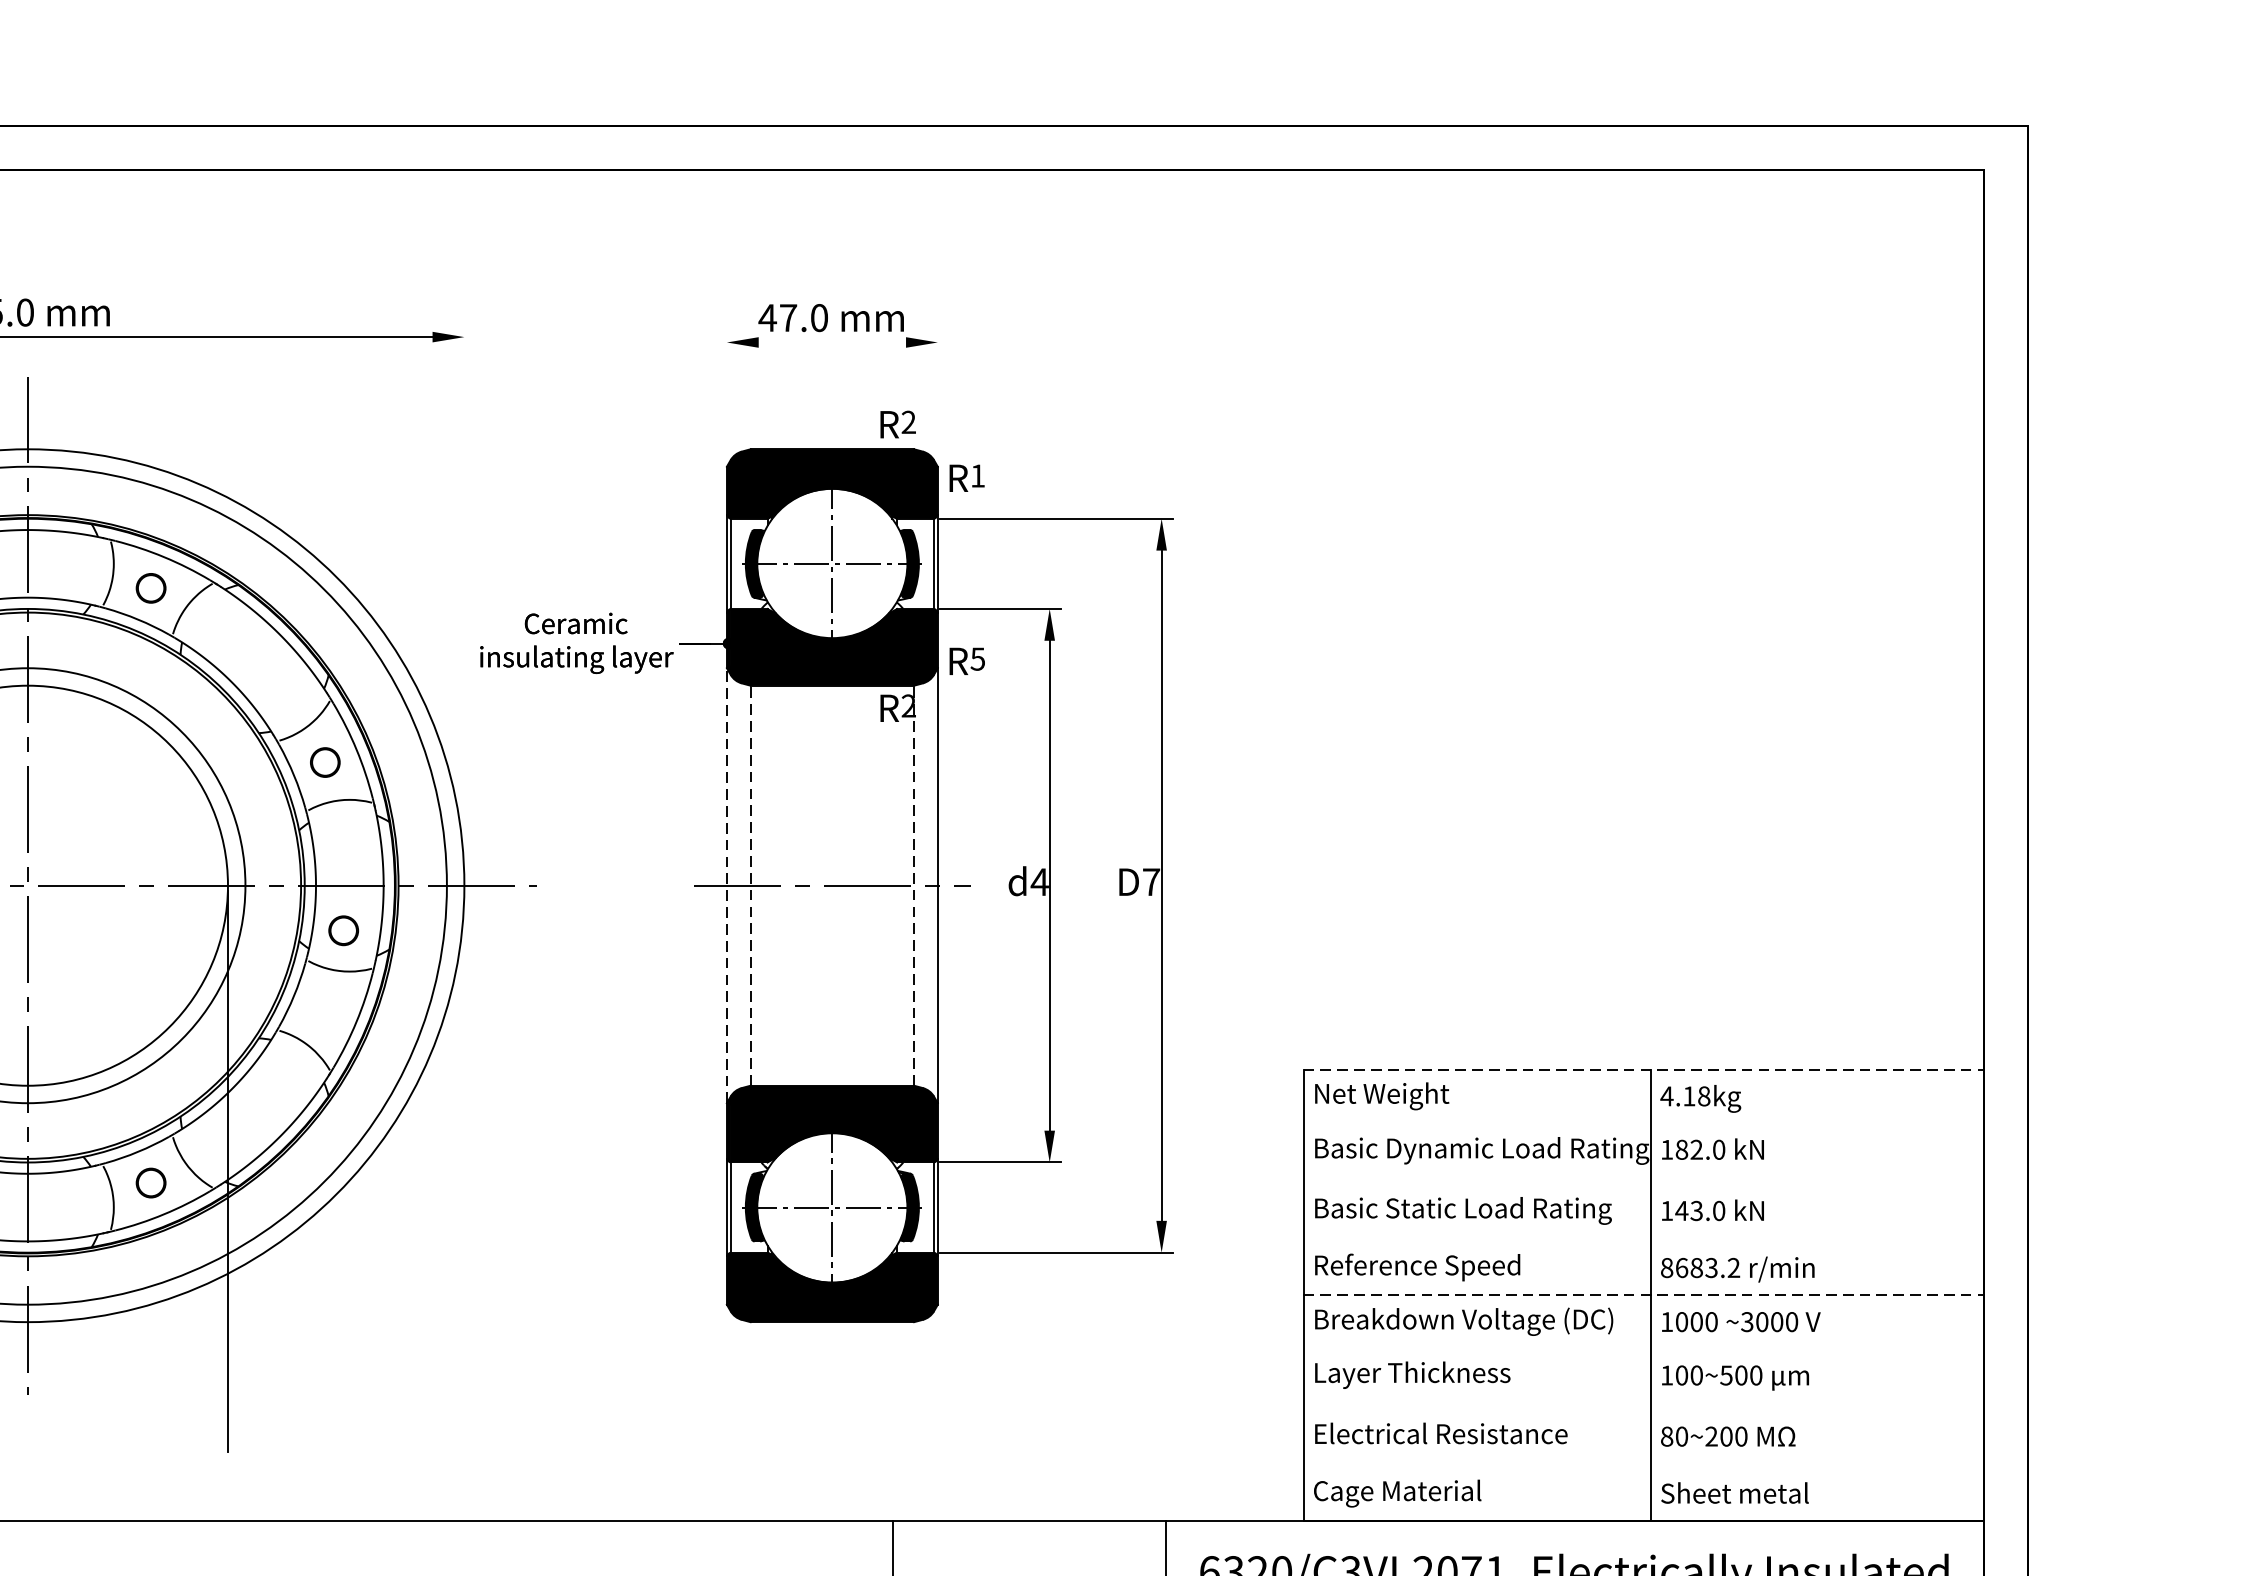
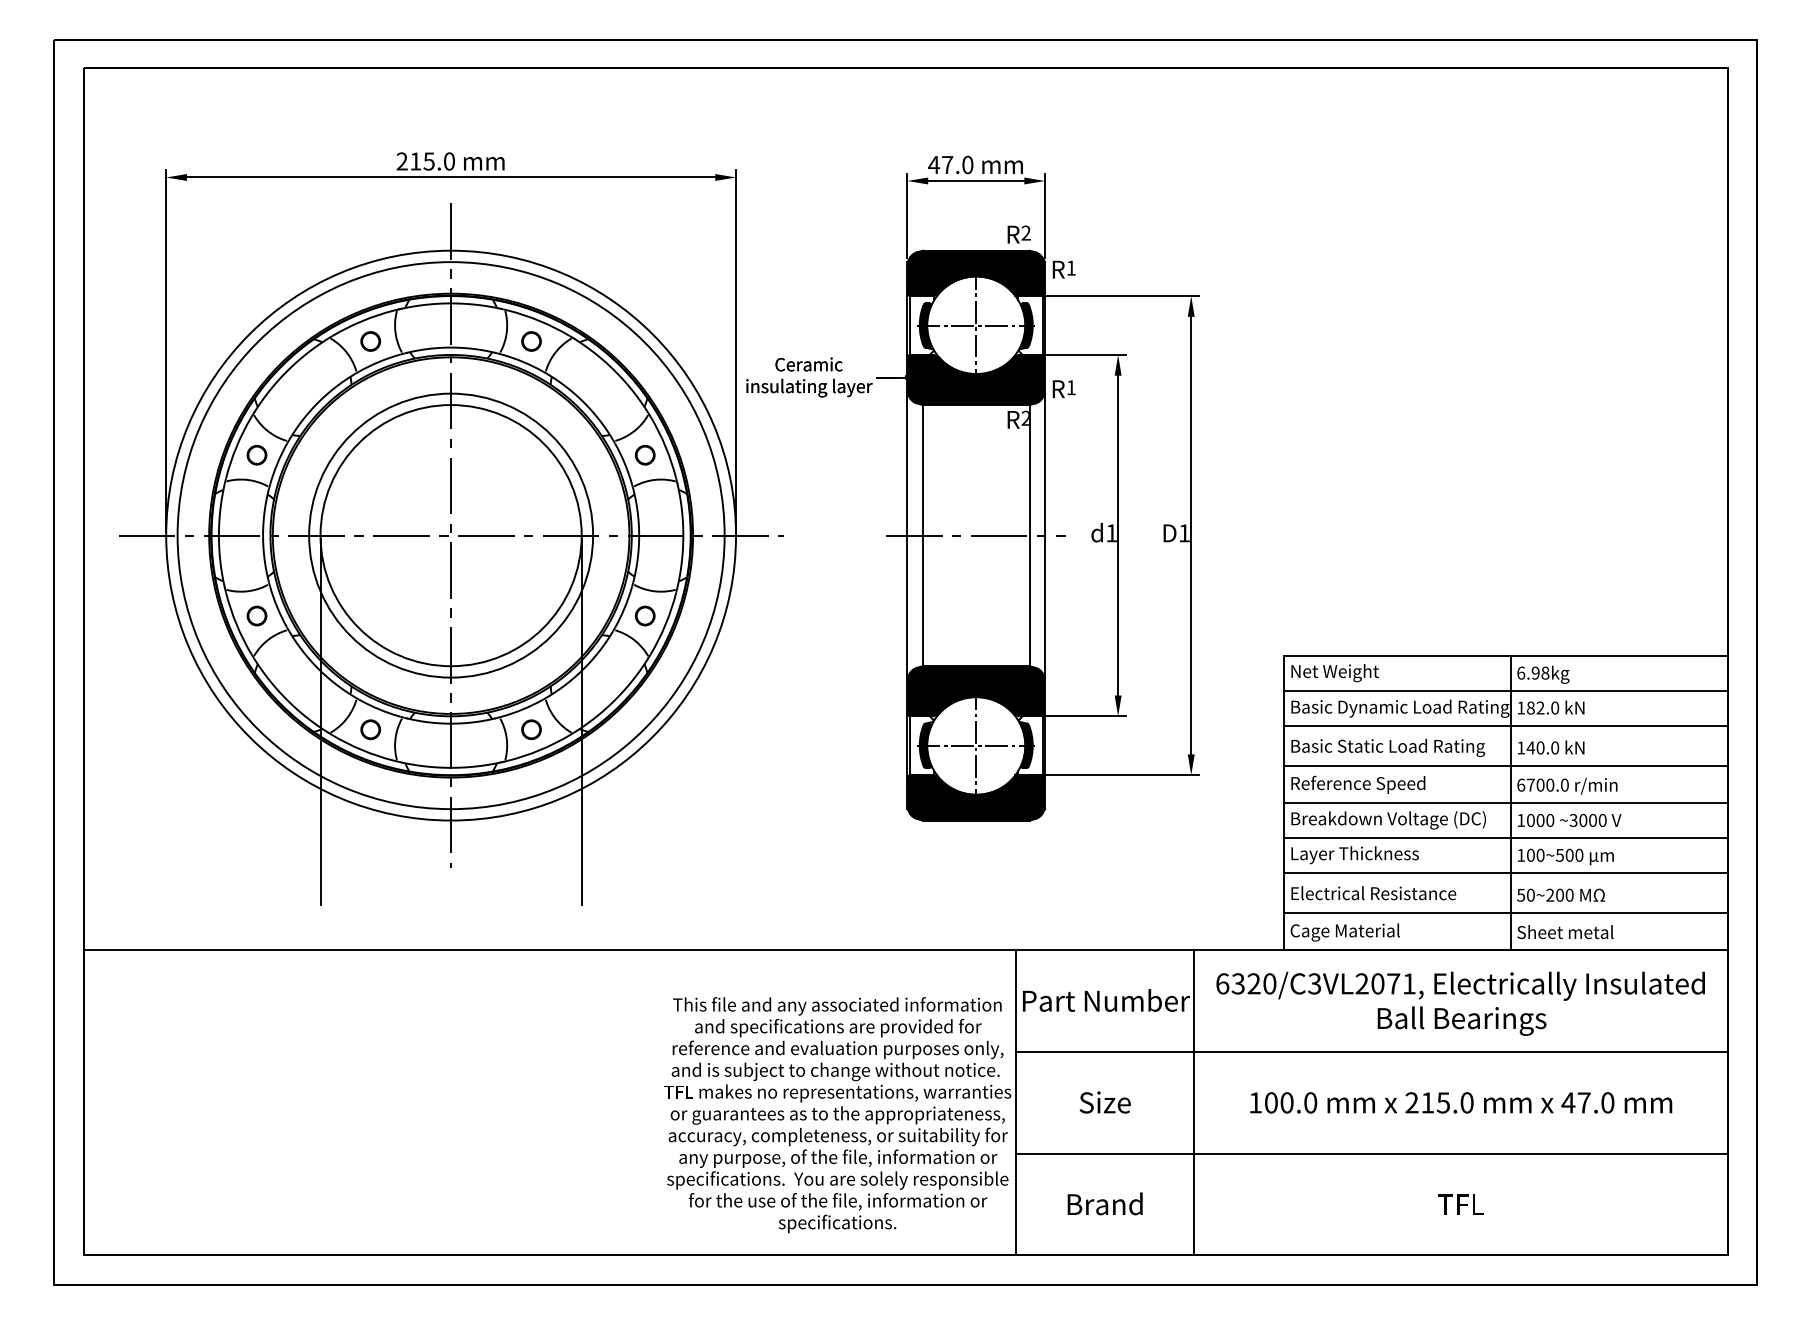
line: (832, 343) -> (976, 181), added
line: (727, 395) -> (907, 215), added
line: (938, 395) -> (1045, 215), added
line: (465, 602) -> (736, 350), added
text: (976, 658) -> (1070, 387), 5 -> 1
text: (1037, 882) -> (1110, 533), d4 -> d1
text: (1151, 882) -> (1184, 533), D7 -> D1
line: (727, 885) -> (907, 535), dashed -> solid
line: (750, 885) -> (922, 535), dashed -> solid
line: (913, 885) -> (1029, 535), dashed -> solid
part: (344, 929) -> (645, 615), moved
line: (1644, 1069) -> (1506, 655), dashed -> solid
text: (1676, 1095) -> (1527, 672), 4.18kg -> 6.98kg
line: (1643, 1122) -> (1505, 690), added
line: (1643, 1176) -> (1505, 725), added
text: (1696, 1210) -> (1540, 747), 143.0 -> 140.0
line: (1643, 1237) -> (1505, 765), added
text: (1699, 1266) -> (1542, 784), 8683.2 -> 6700.0
line: (1644, 1296) -> (1506, 803), dashed -> solid
line: (1643, 1348) -> (1505, 837), added
line: (1643, 1401) -> (1505, 872), added
text: (1667, 1435) -> (1521, 894), 80~200 -> 50~200
line: (1643, 1463) -> (1505, 912), added

